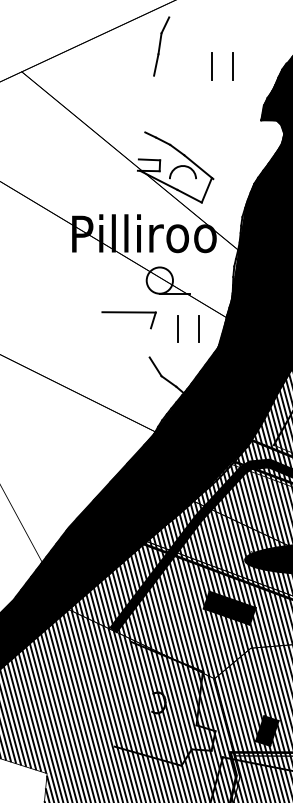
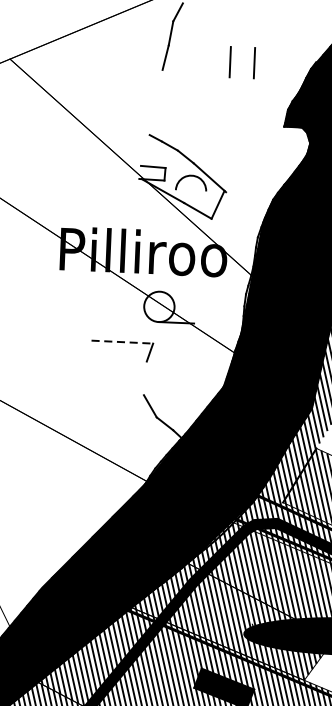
line: (129, 312) -> (122, 342), solid -> dashed
line: (178, 328) -> (178, 363), removed
line: (198, 328) -> (201, 364), removed

